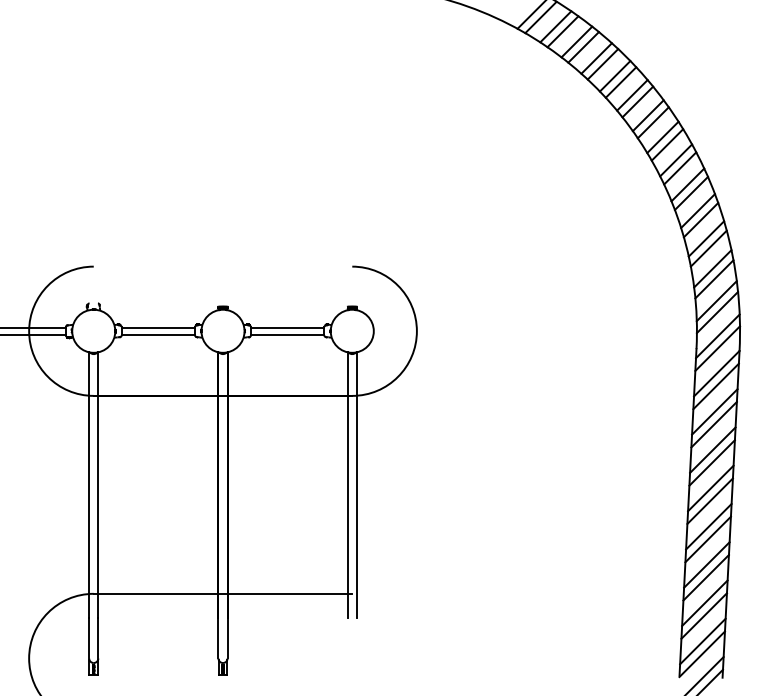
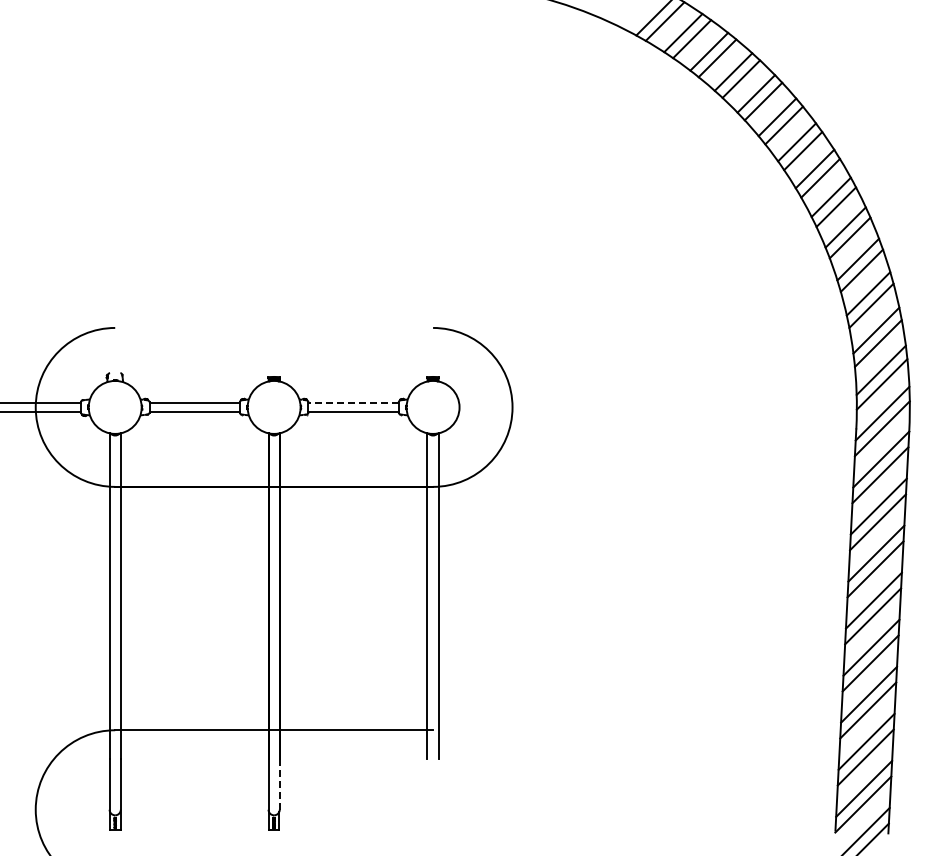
line: (287, 327) -> (353, 402), solid -> dashed
line: (227, 637) -> (279, 784), solid -> dashed

